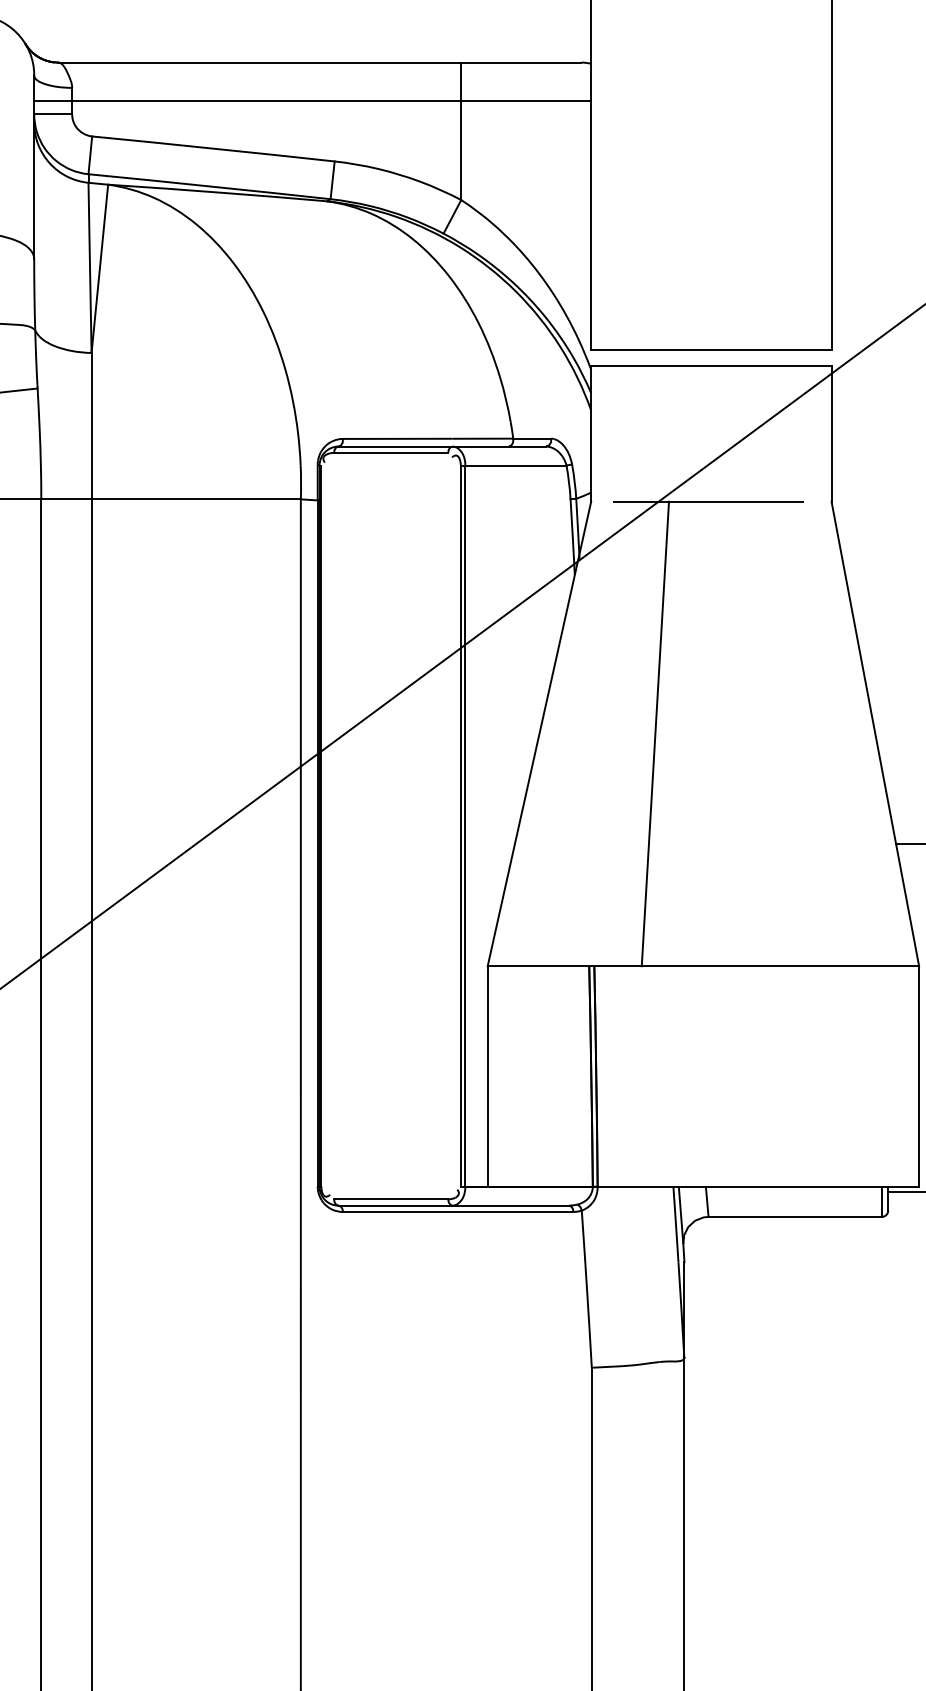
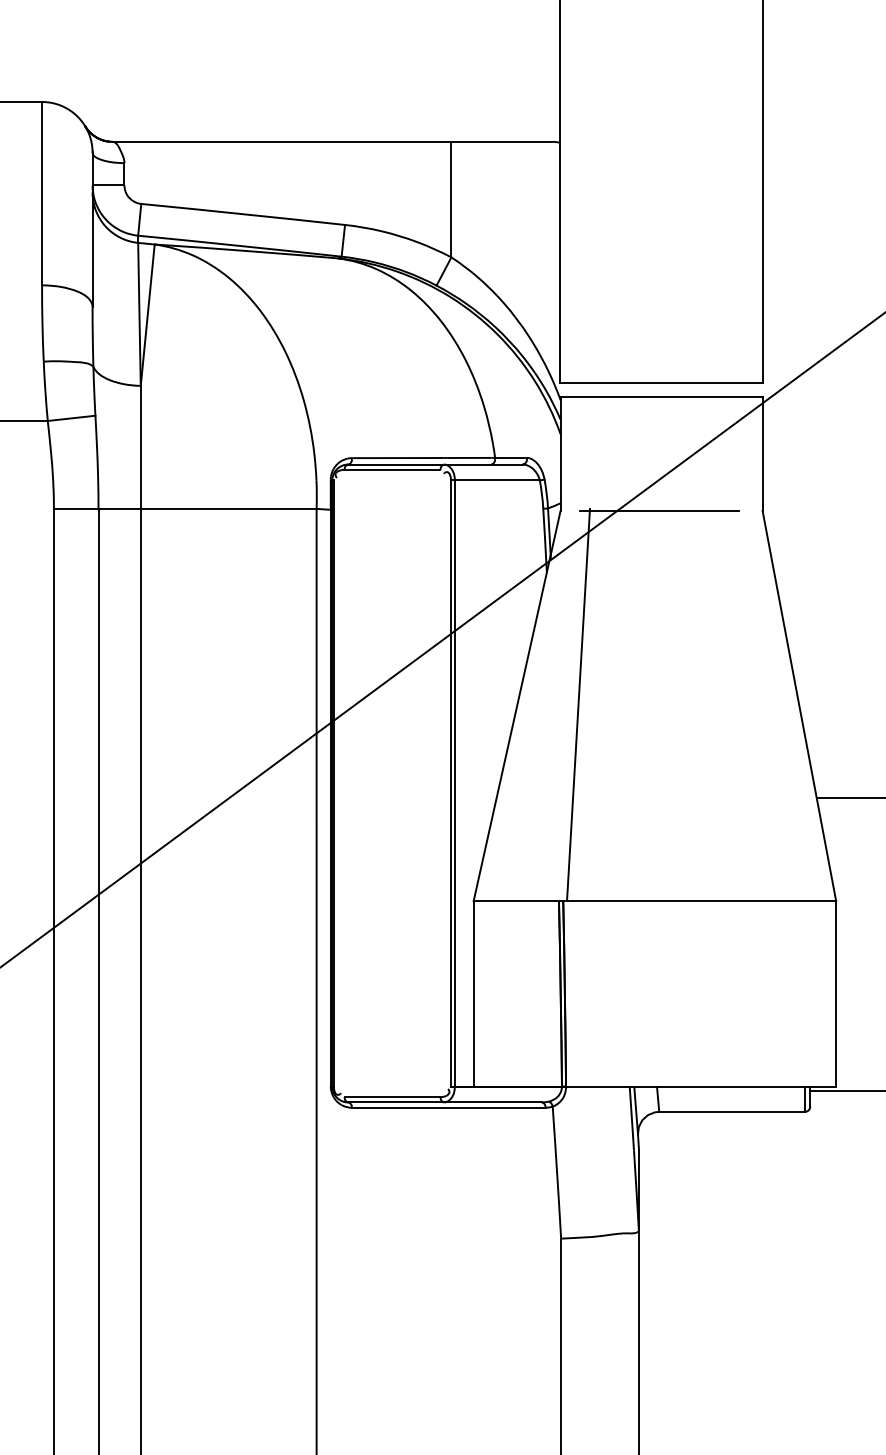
line: (312, 100) -> (326, 173), removed
line: (655, 733) -> (578, 703), moved

